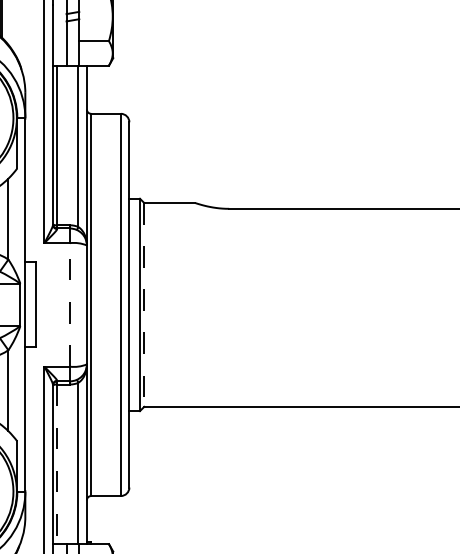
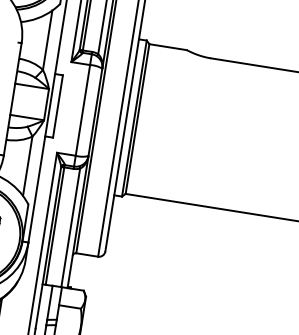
line: (69, 304) -> (82, 110), dashed -> solid
line: (144, 304) -> (137, 118), dashed -> solid
line: (57, 464) -> (55, 226), dashed -> solid

